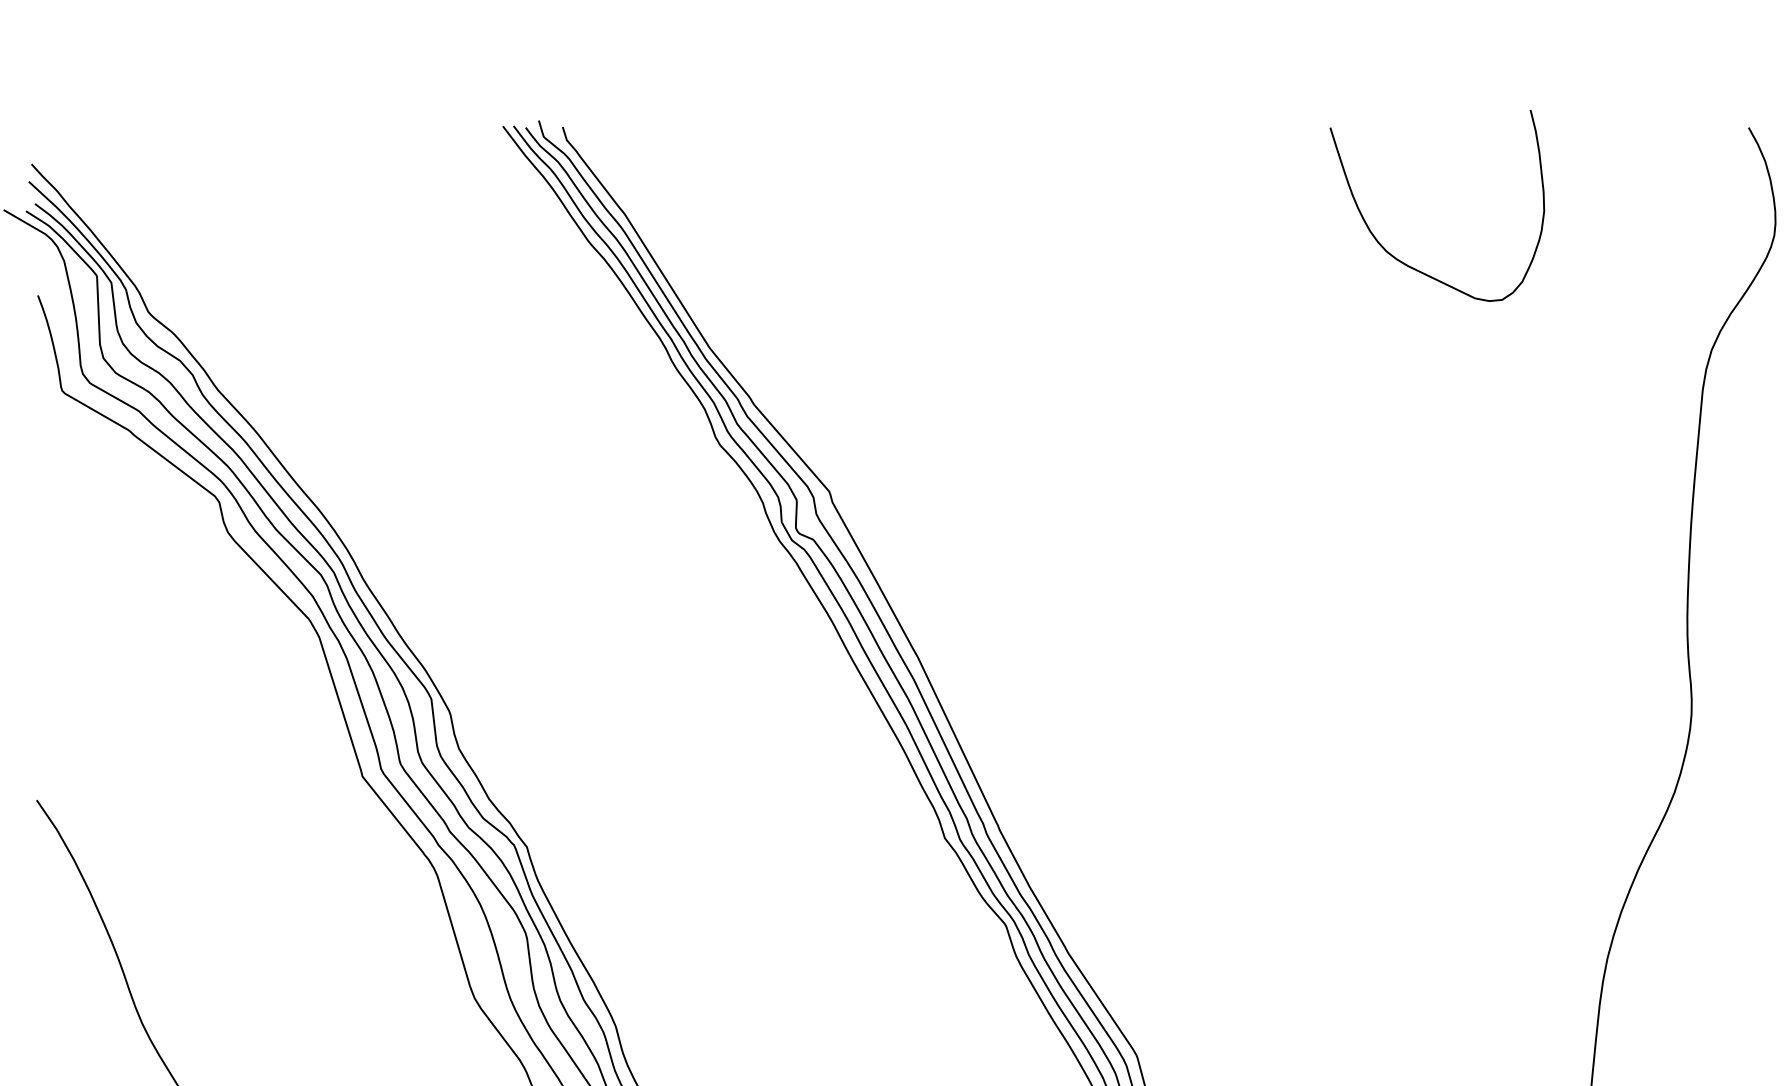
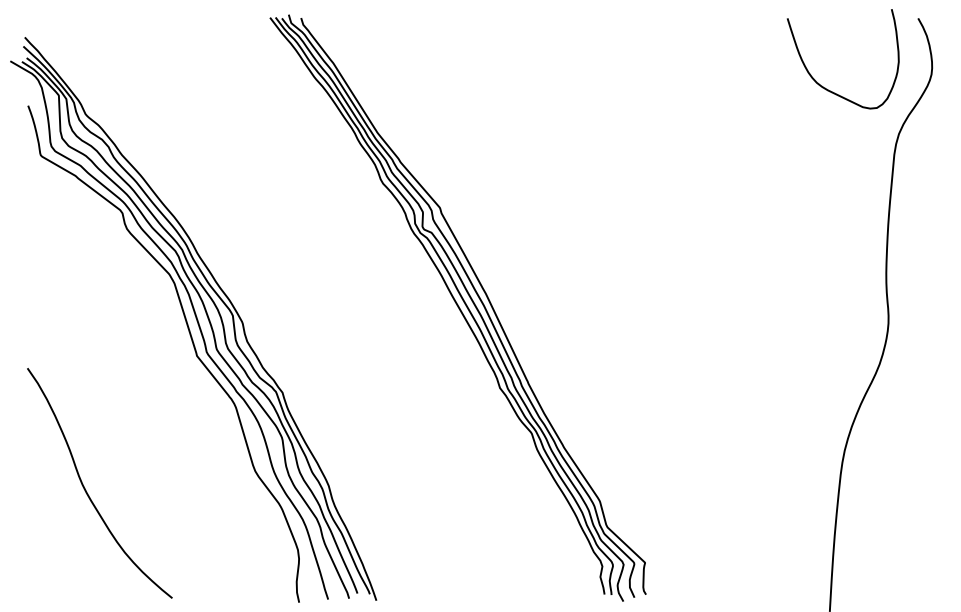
curve: (1403, 260) -> (825, 87), moved

